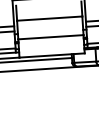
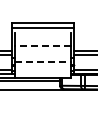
line: (49, 19) -> (42, 46), solid -> dashed
line: (51, 37) -> (43, 62), solid -> dashed

